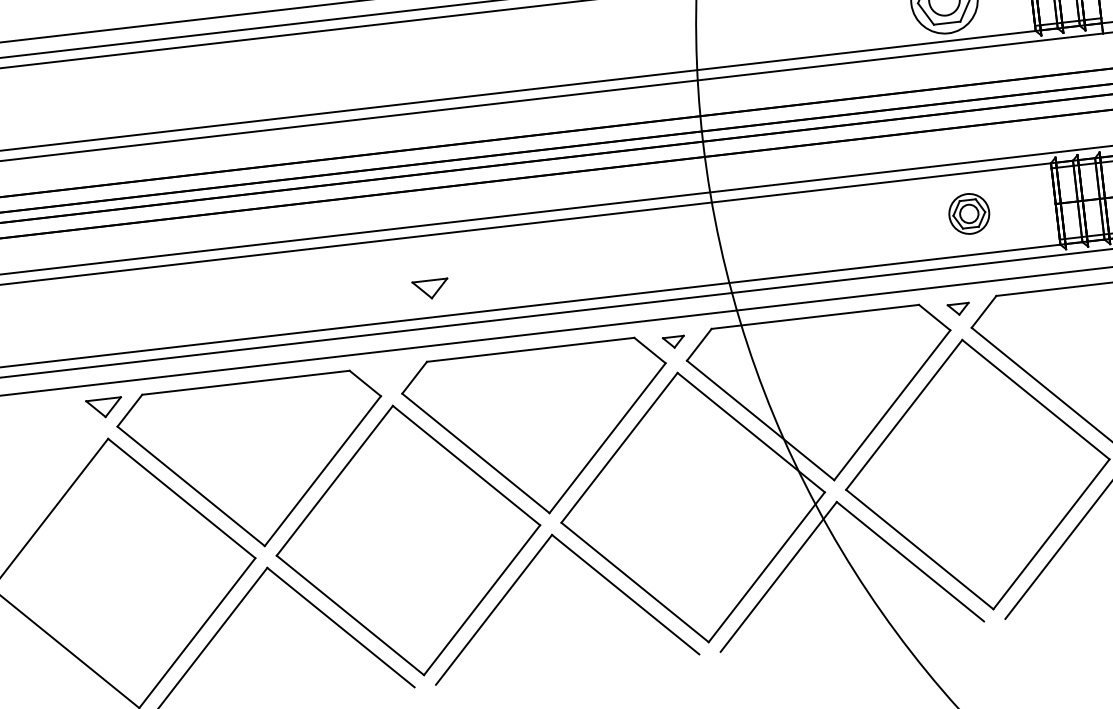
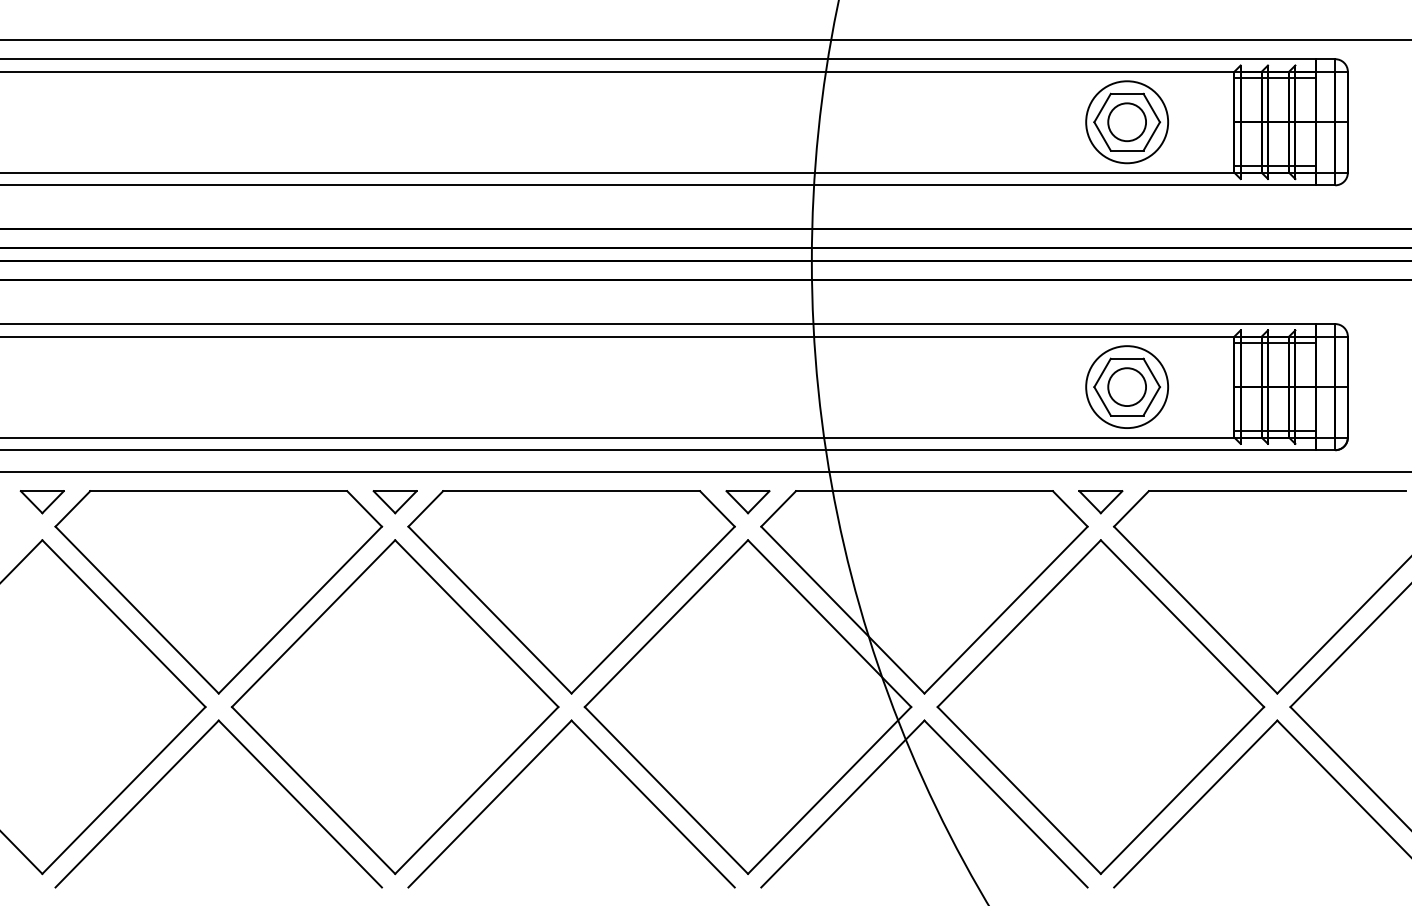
part: (969, 213) -> (1127, 386), size x1.67
part: (430, 289) -> (394, 502), moved
part: (958, 309) -> (1100, 502), size x1.67
part: (673, 342) -> (747, 502), size x1.67

